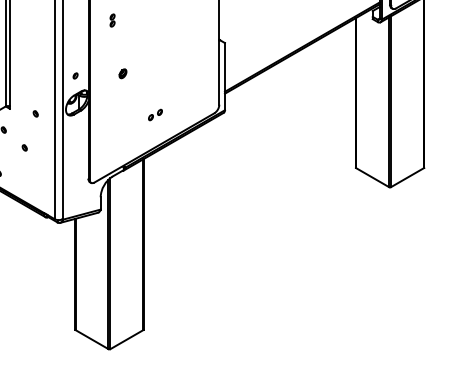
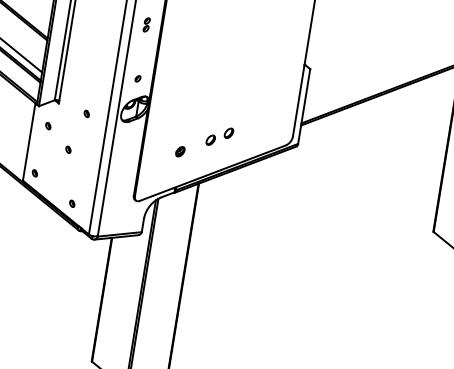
part: (112, 20) -> (146, 24), moved
part: (122, 73) -> (179, 151), moved
part: (155, 114) -> (220, 136), size x1.67
part: (35, 194) -> (72, 203), added

